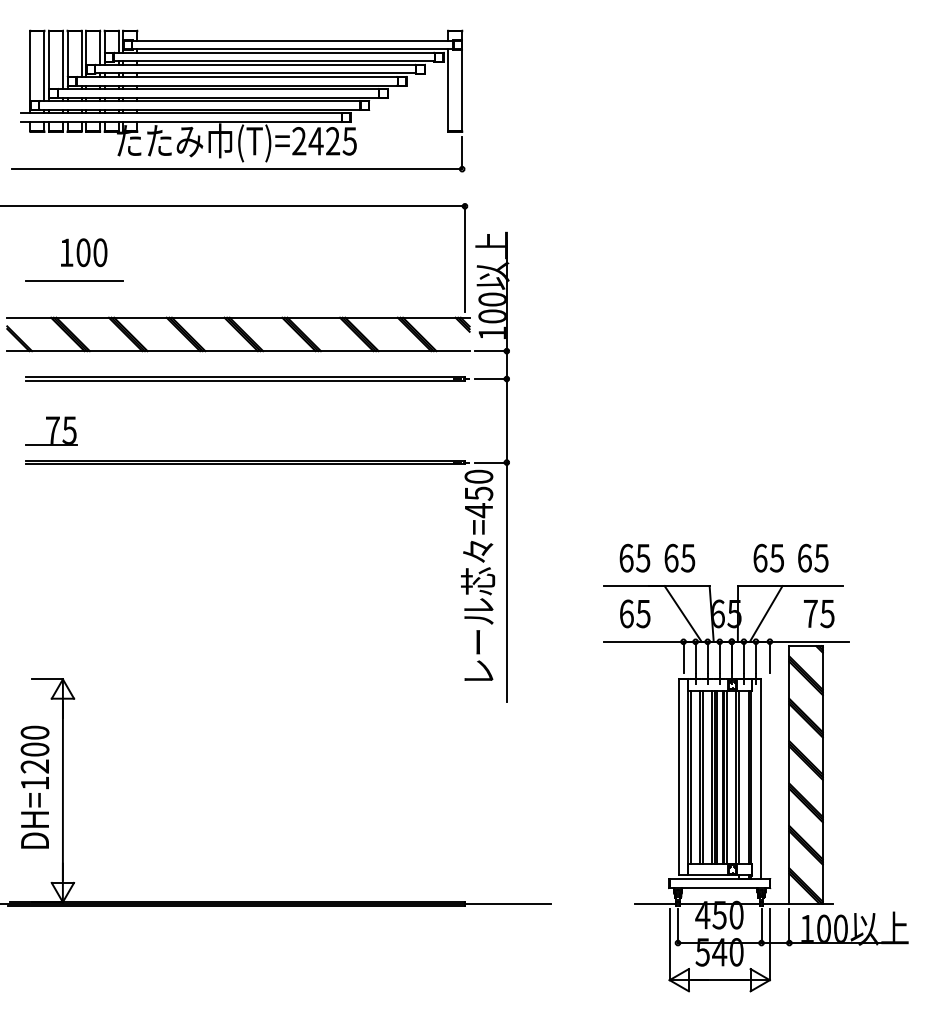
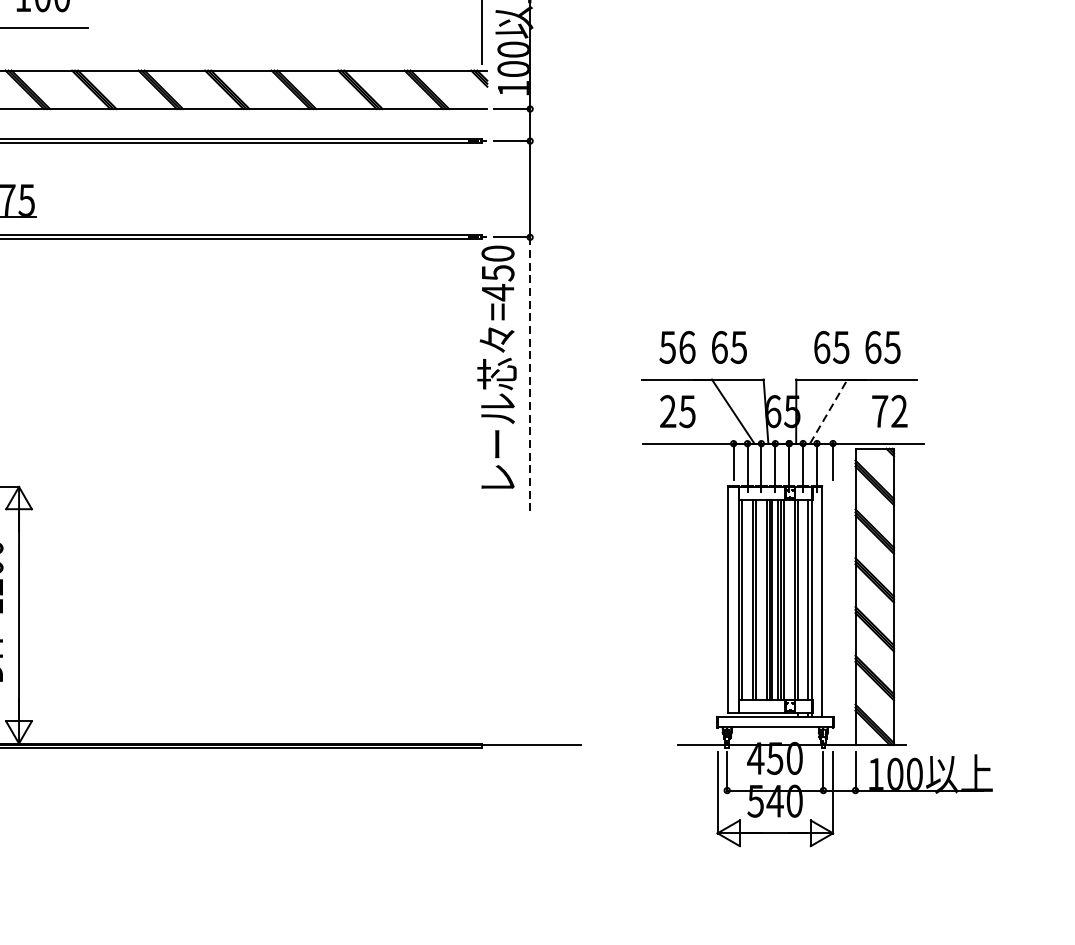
text: (634, 557) -> (677, 346), 65 -> 56
line: (506, 582) -> (529, 375), solid -> dashed
text: (626, 613) -> (667, 411), 65 -> 25
line: (766, 613) -> (829, 411), solid -> dashed
text: (827, 613) -> (899, 411), 75 -> 72

